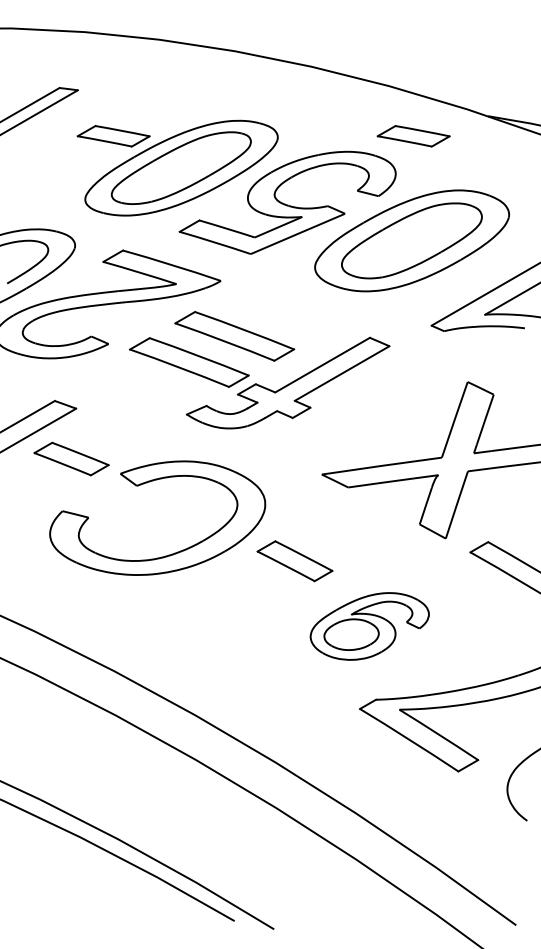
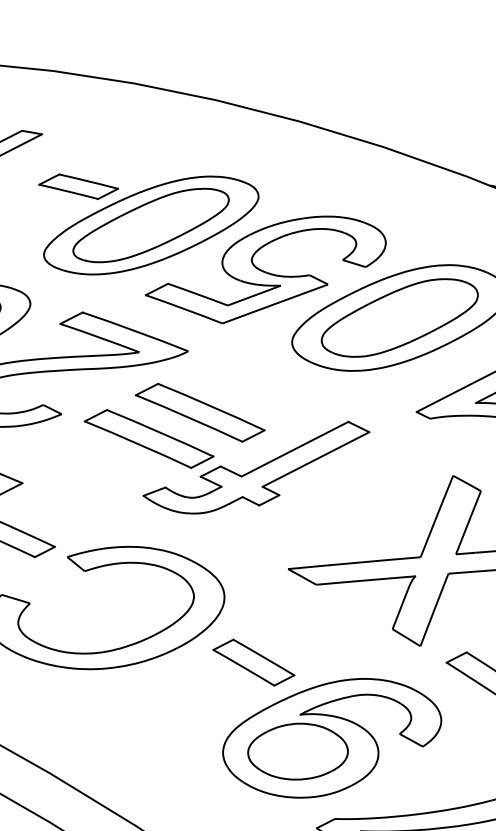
part: (413, 136) -> (407, 203), removed
part: (369, 626) -> (331, 738), size x1.67

